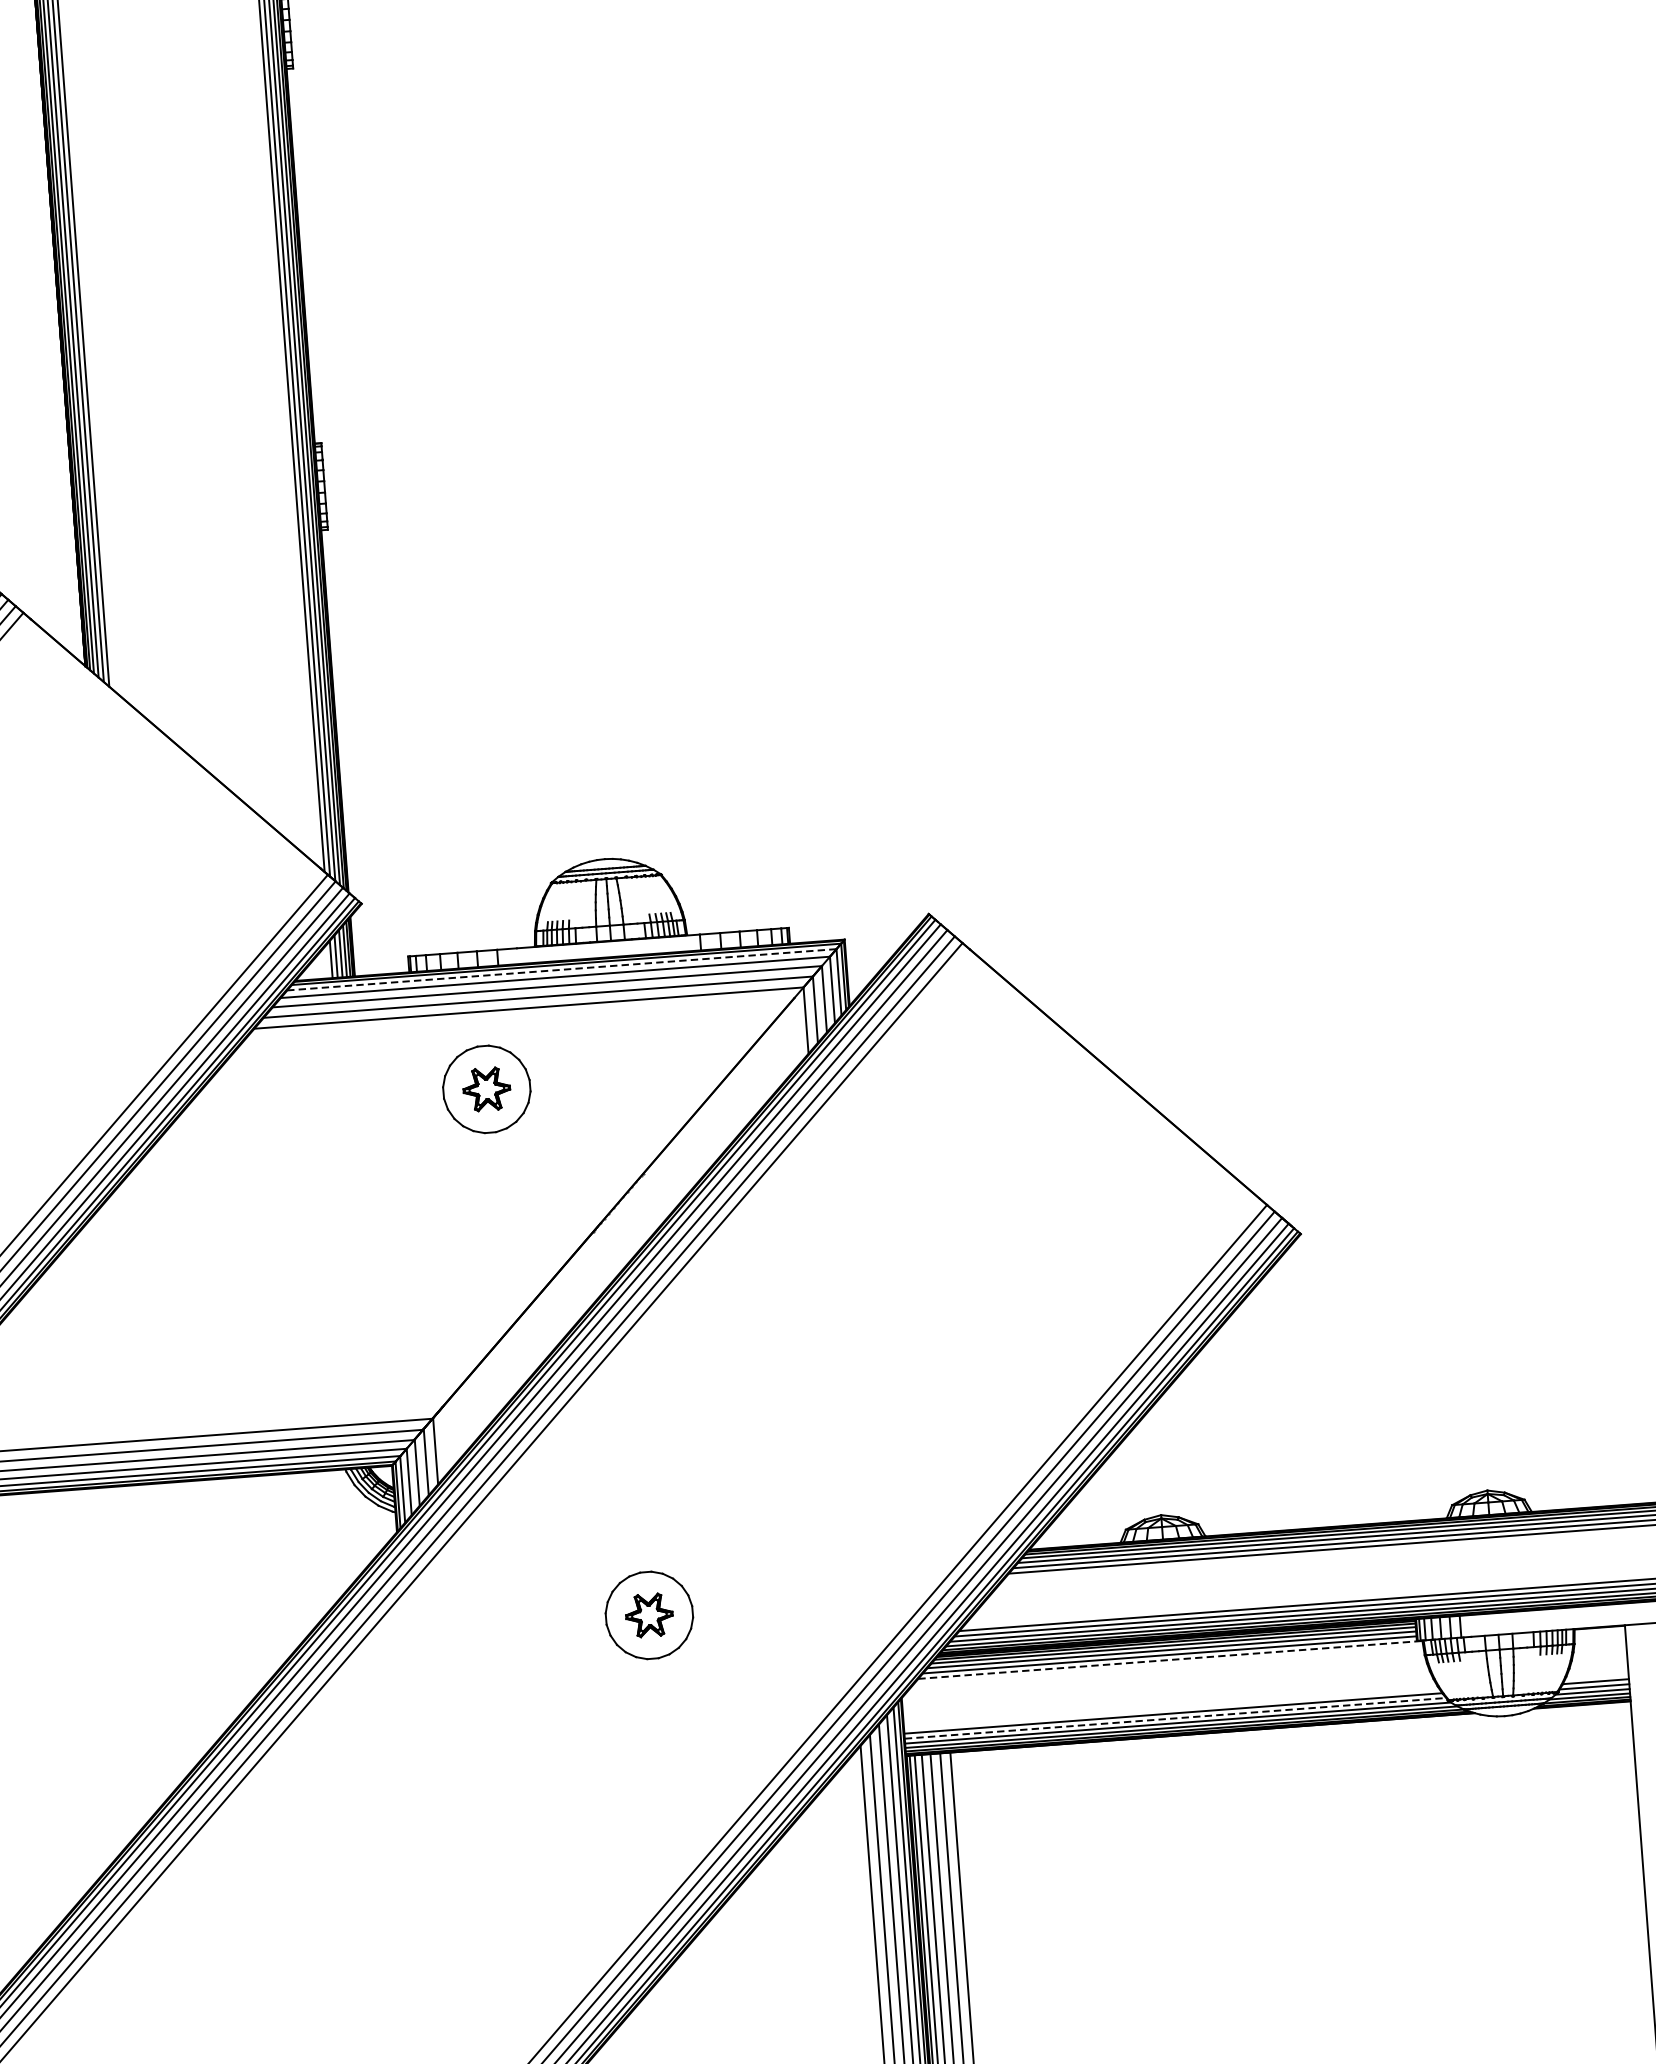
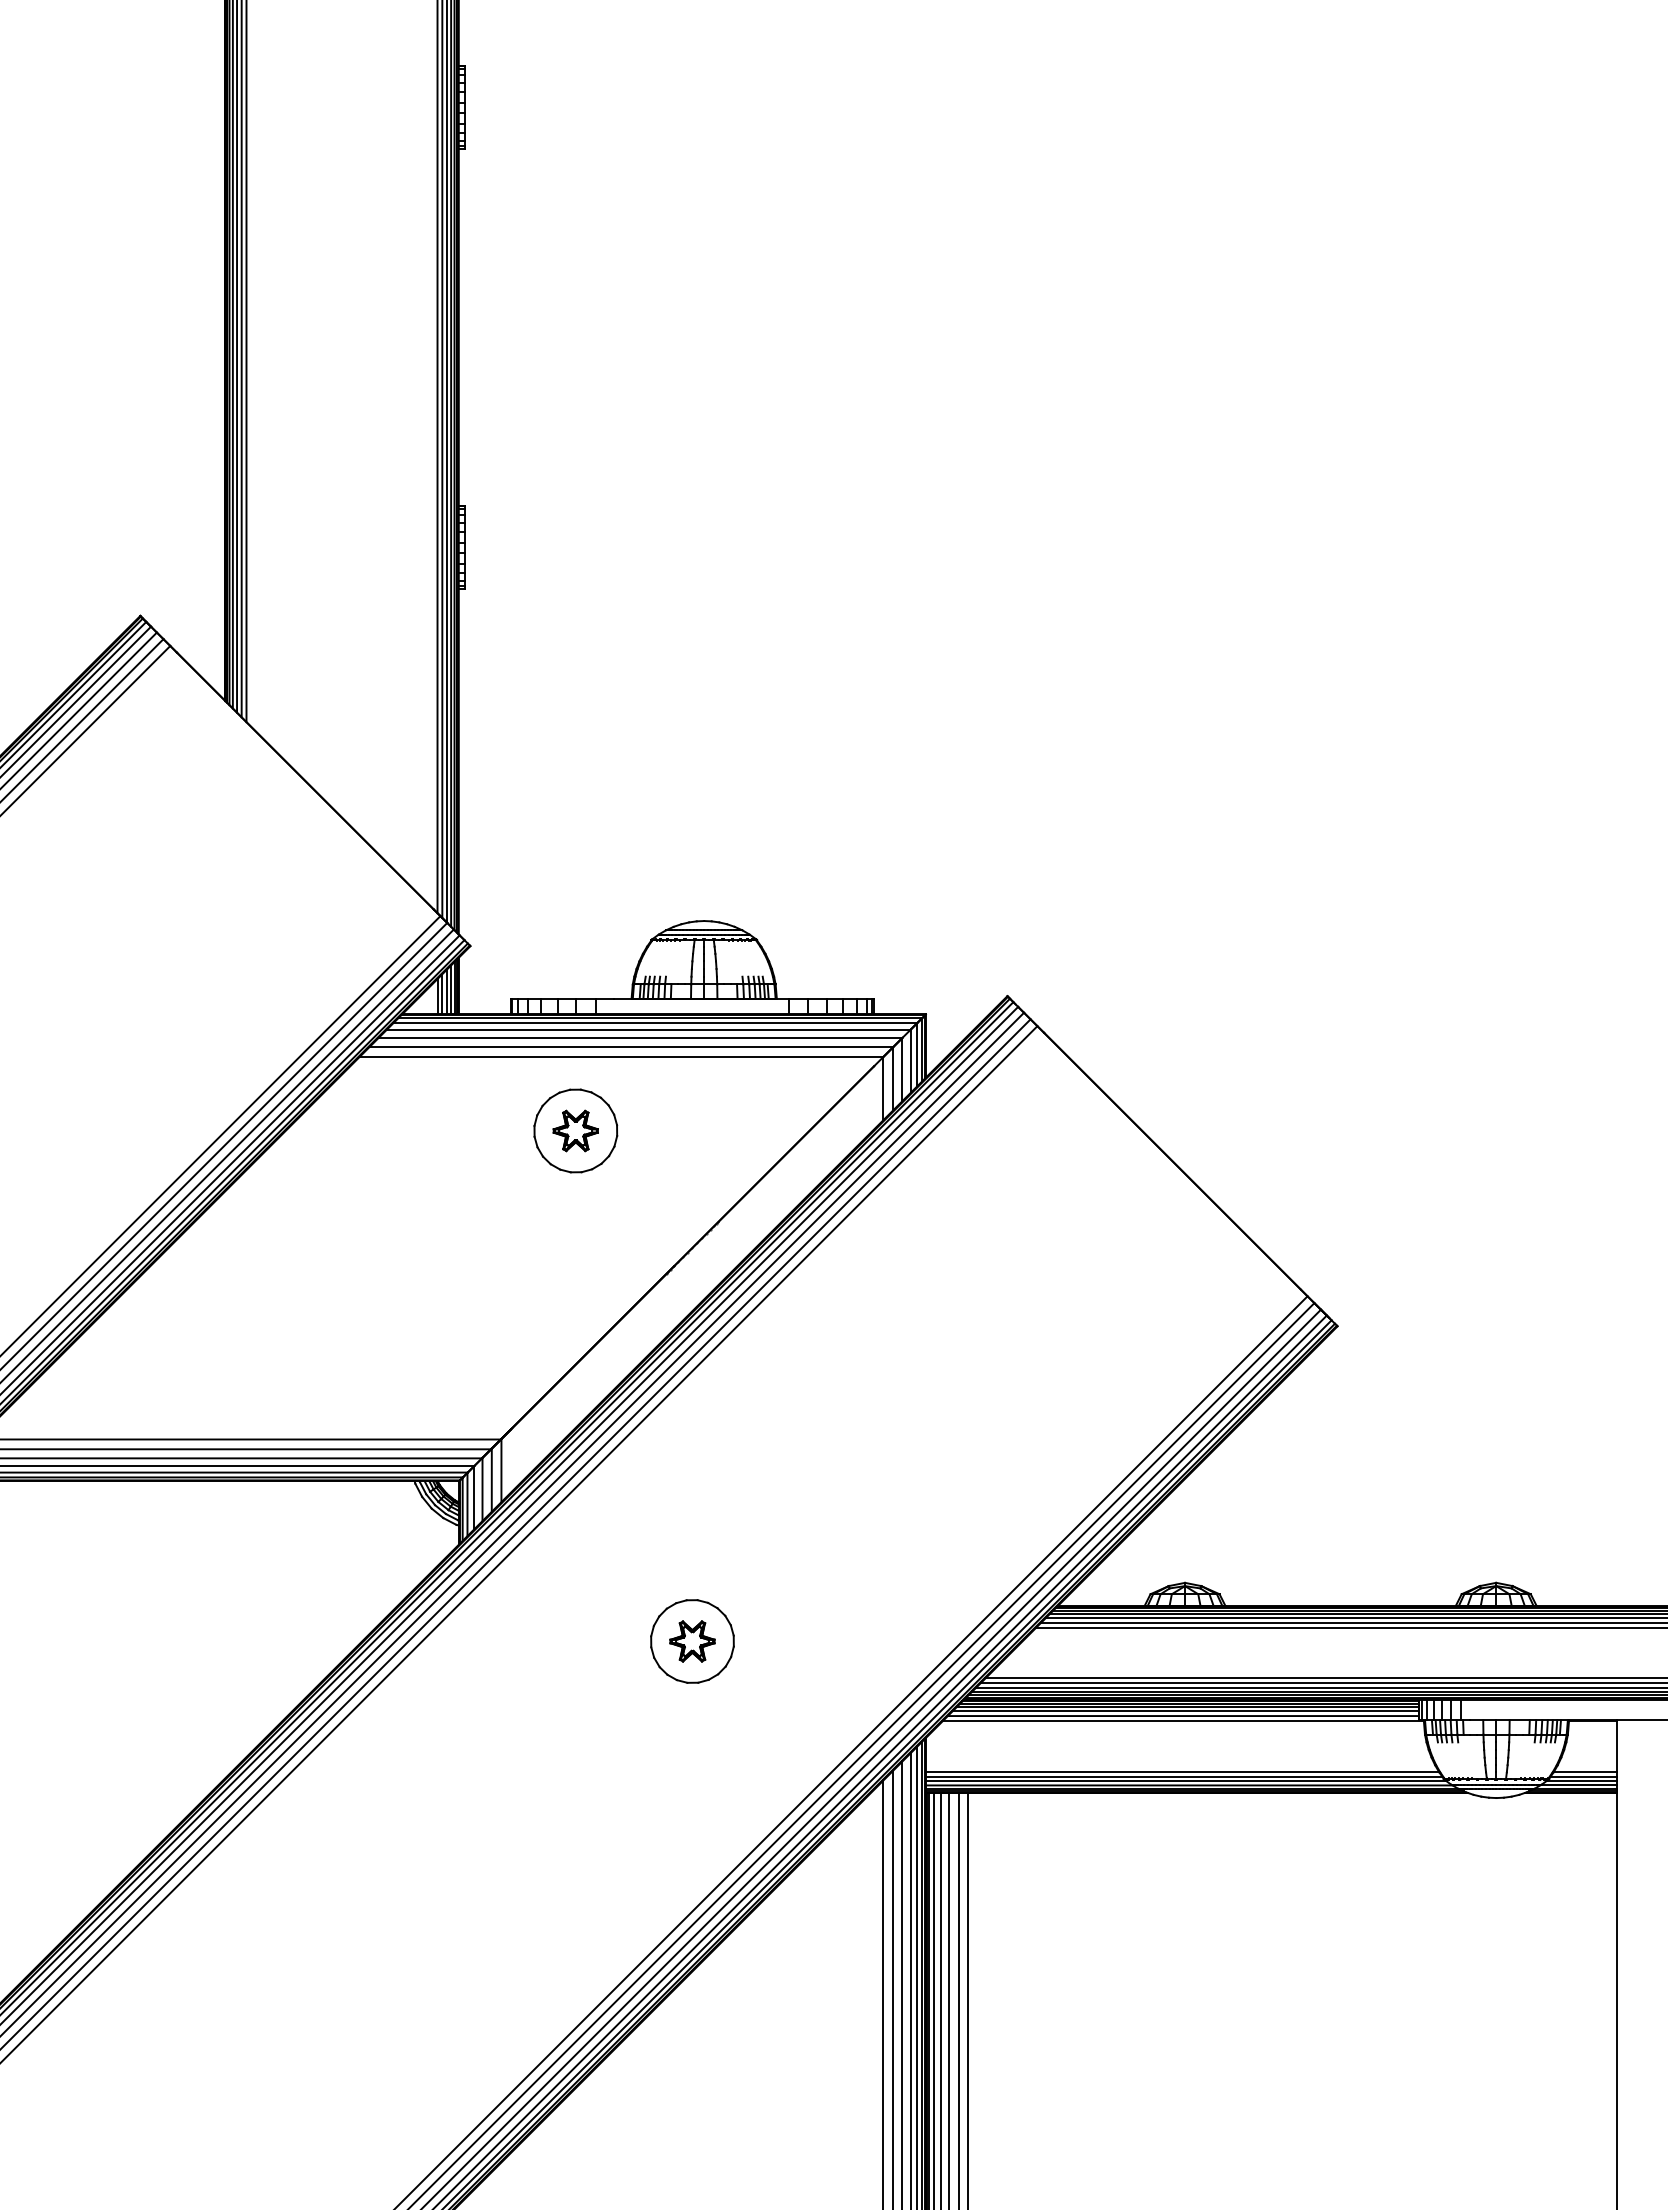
line: (561, 969) -> (655, 1022), dashed -> solid
line: (1170, 1659) -> (1183, 1720), dashed -> solid
line: (1175, 1718) -> (1184, 1776), dashed -> solid

